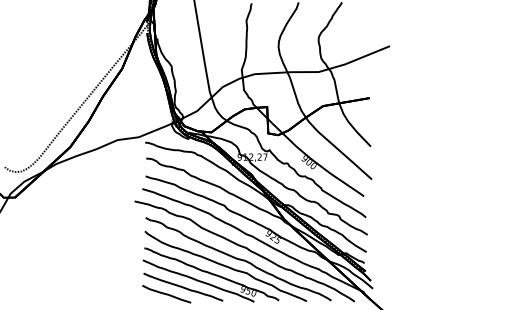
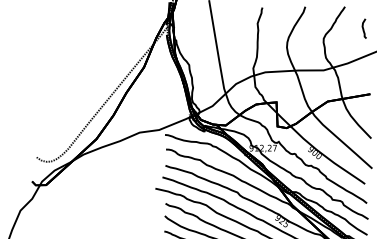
curve: (362, 26) -> (363, 28), added

